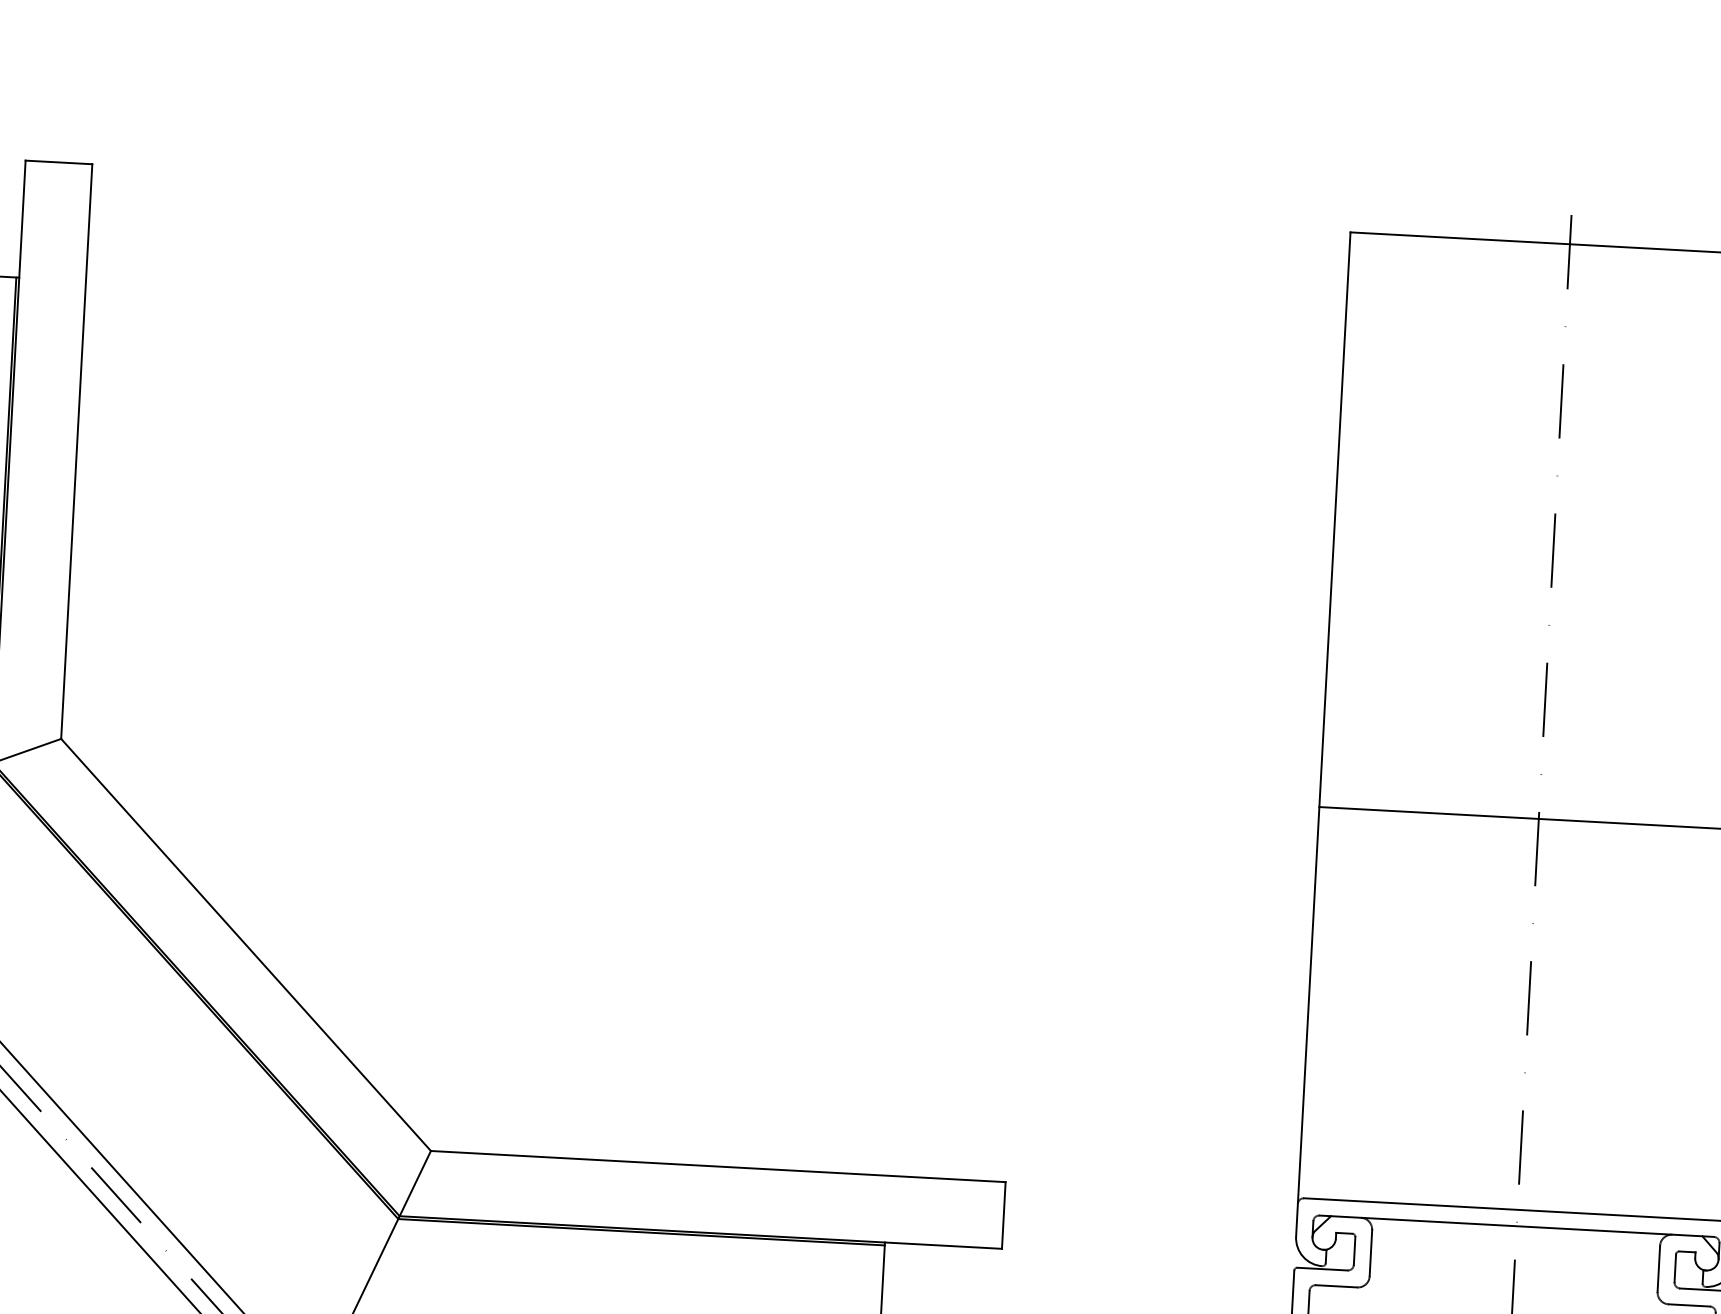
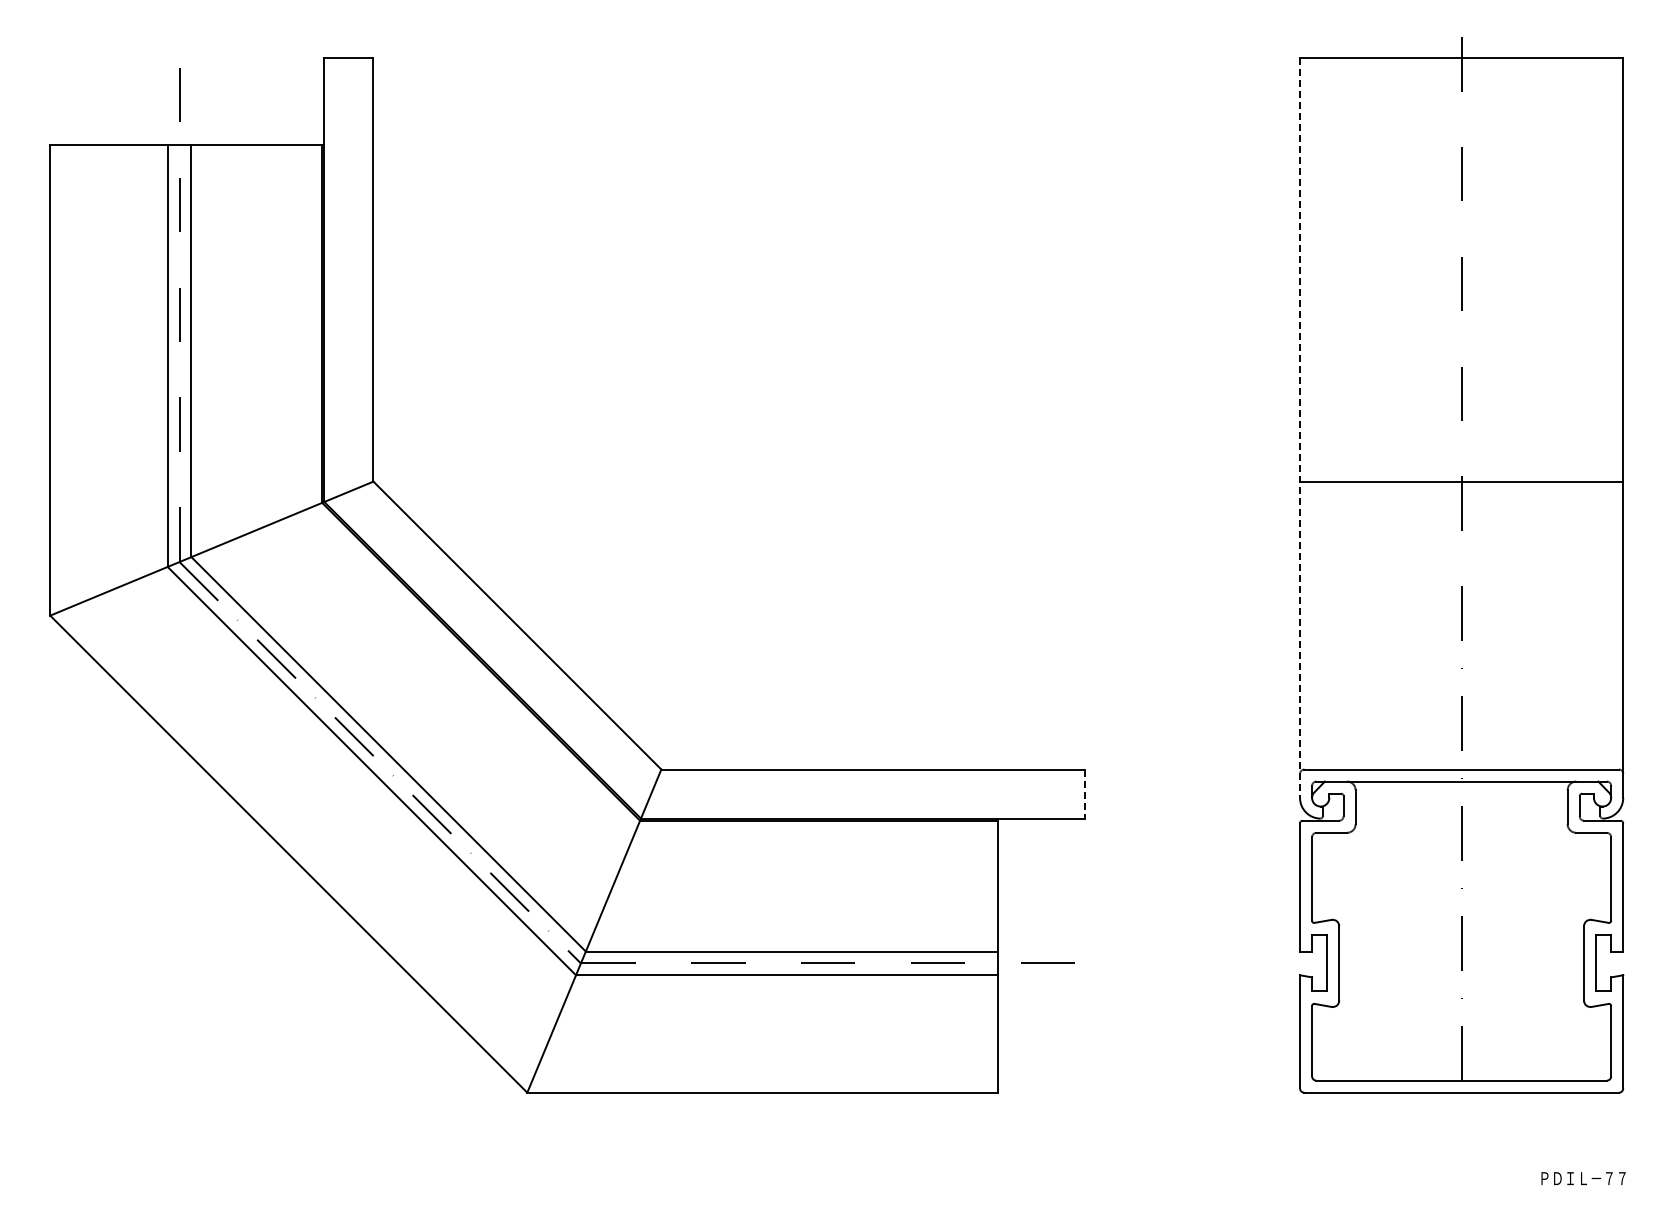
line: (1323, 734) -> (1300, 428), solid -> dashed
line: (1003, 1216) -> (1084, 794), solid -> dashed

